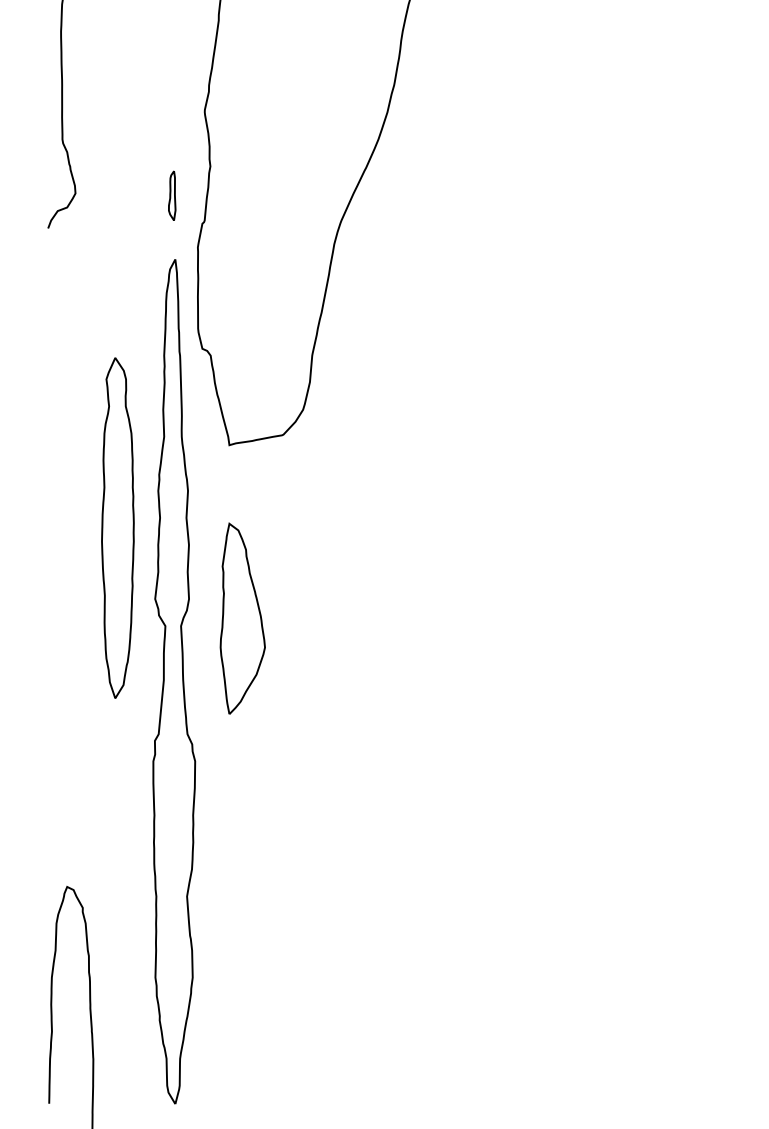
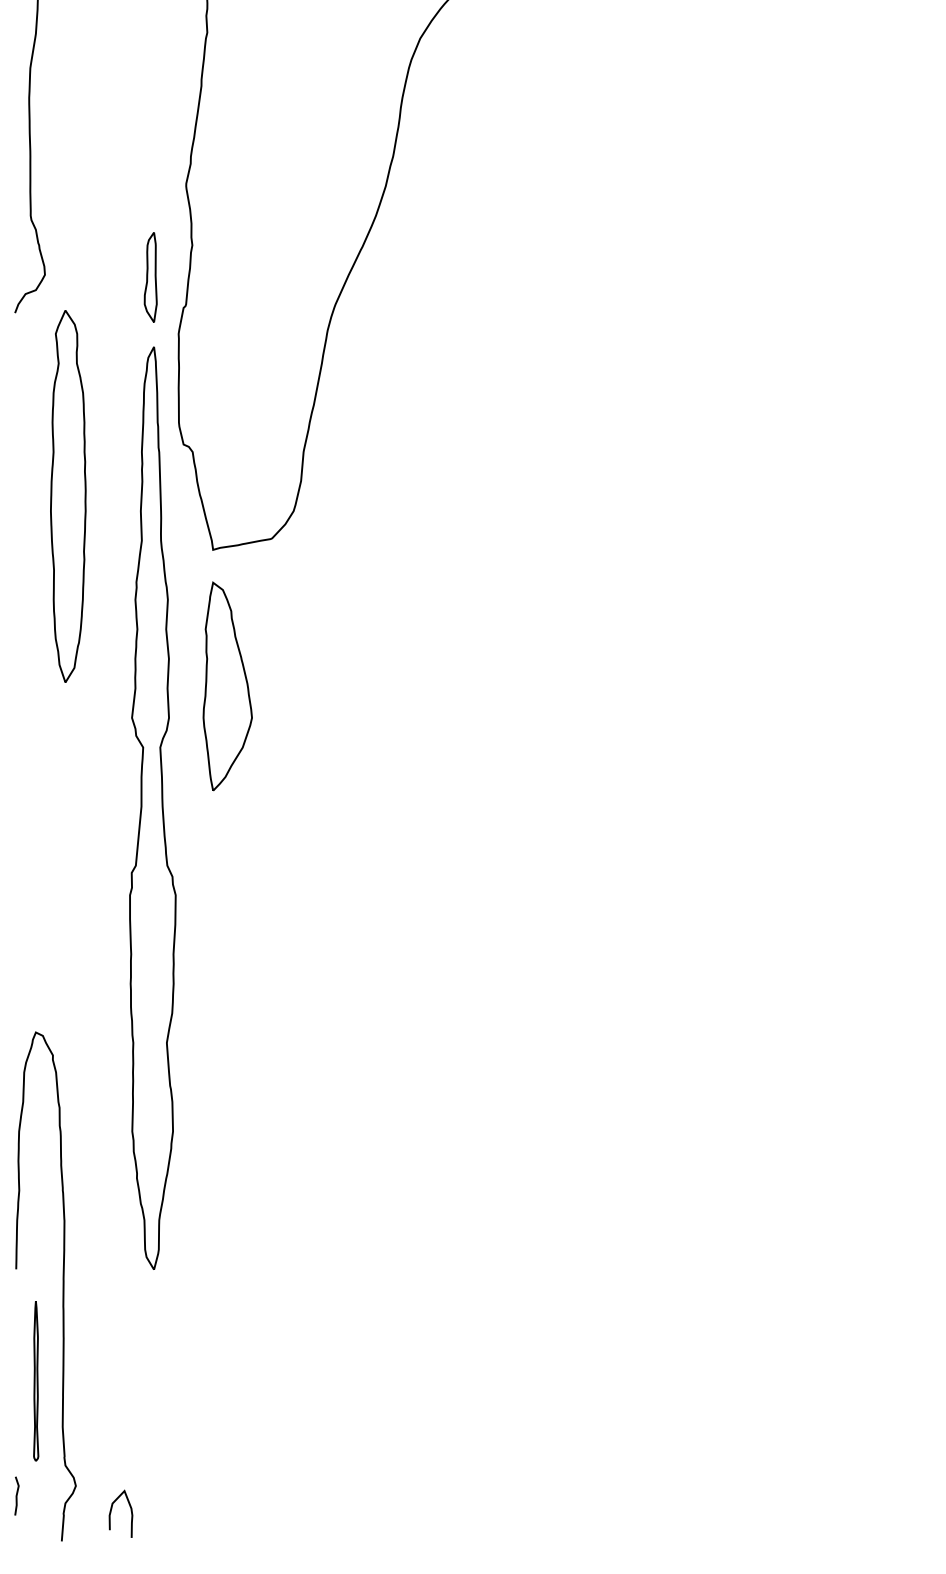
part: (172, 195) -> (150, 277), size x1.67
part: (118, 528) -> (68, 496), moved
part: (242, 618) -> (227, 686), moved

